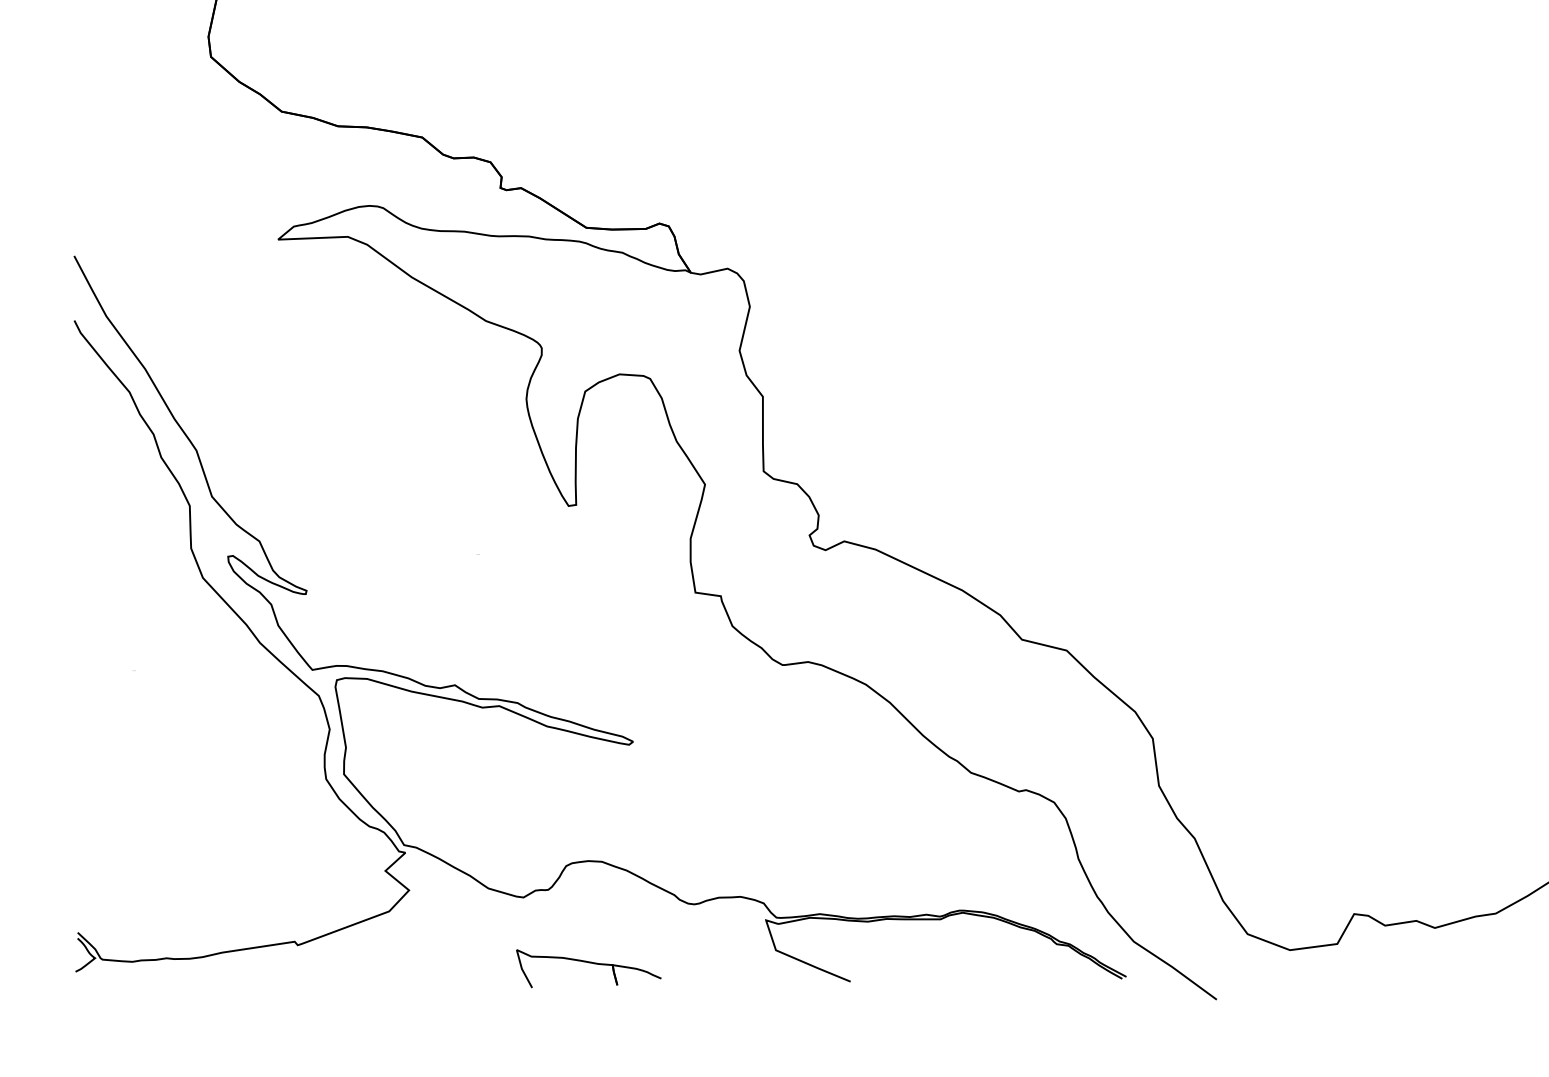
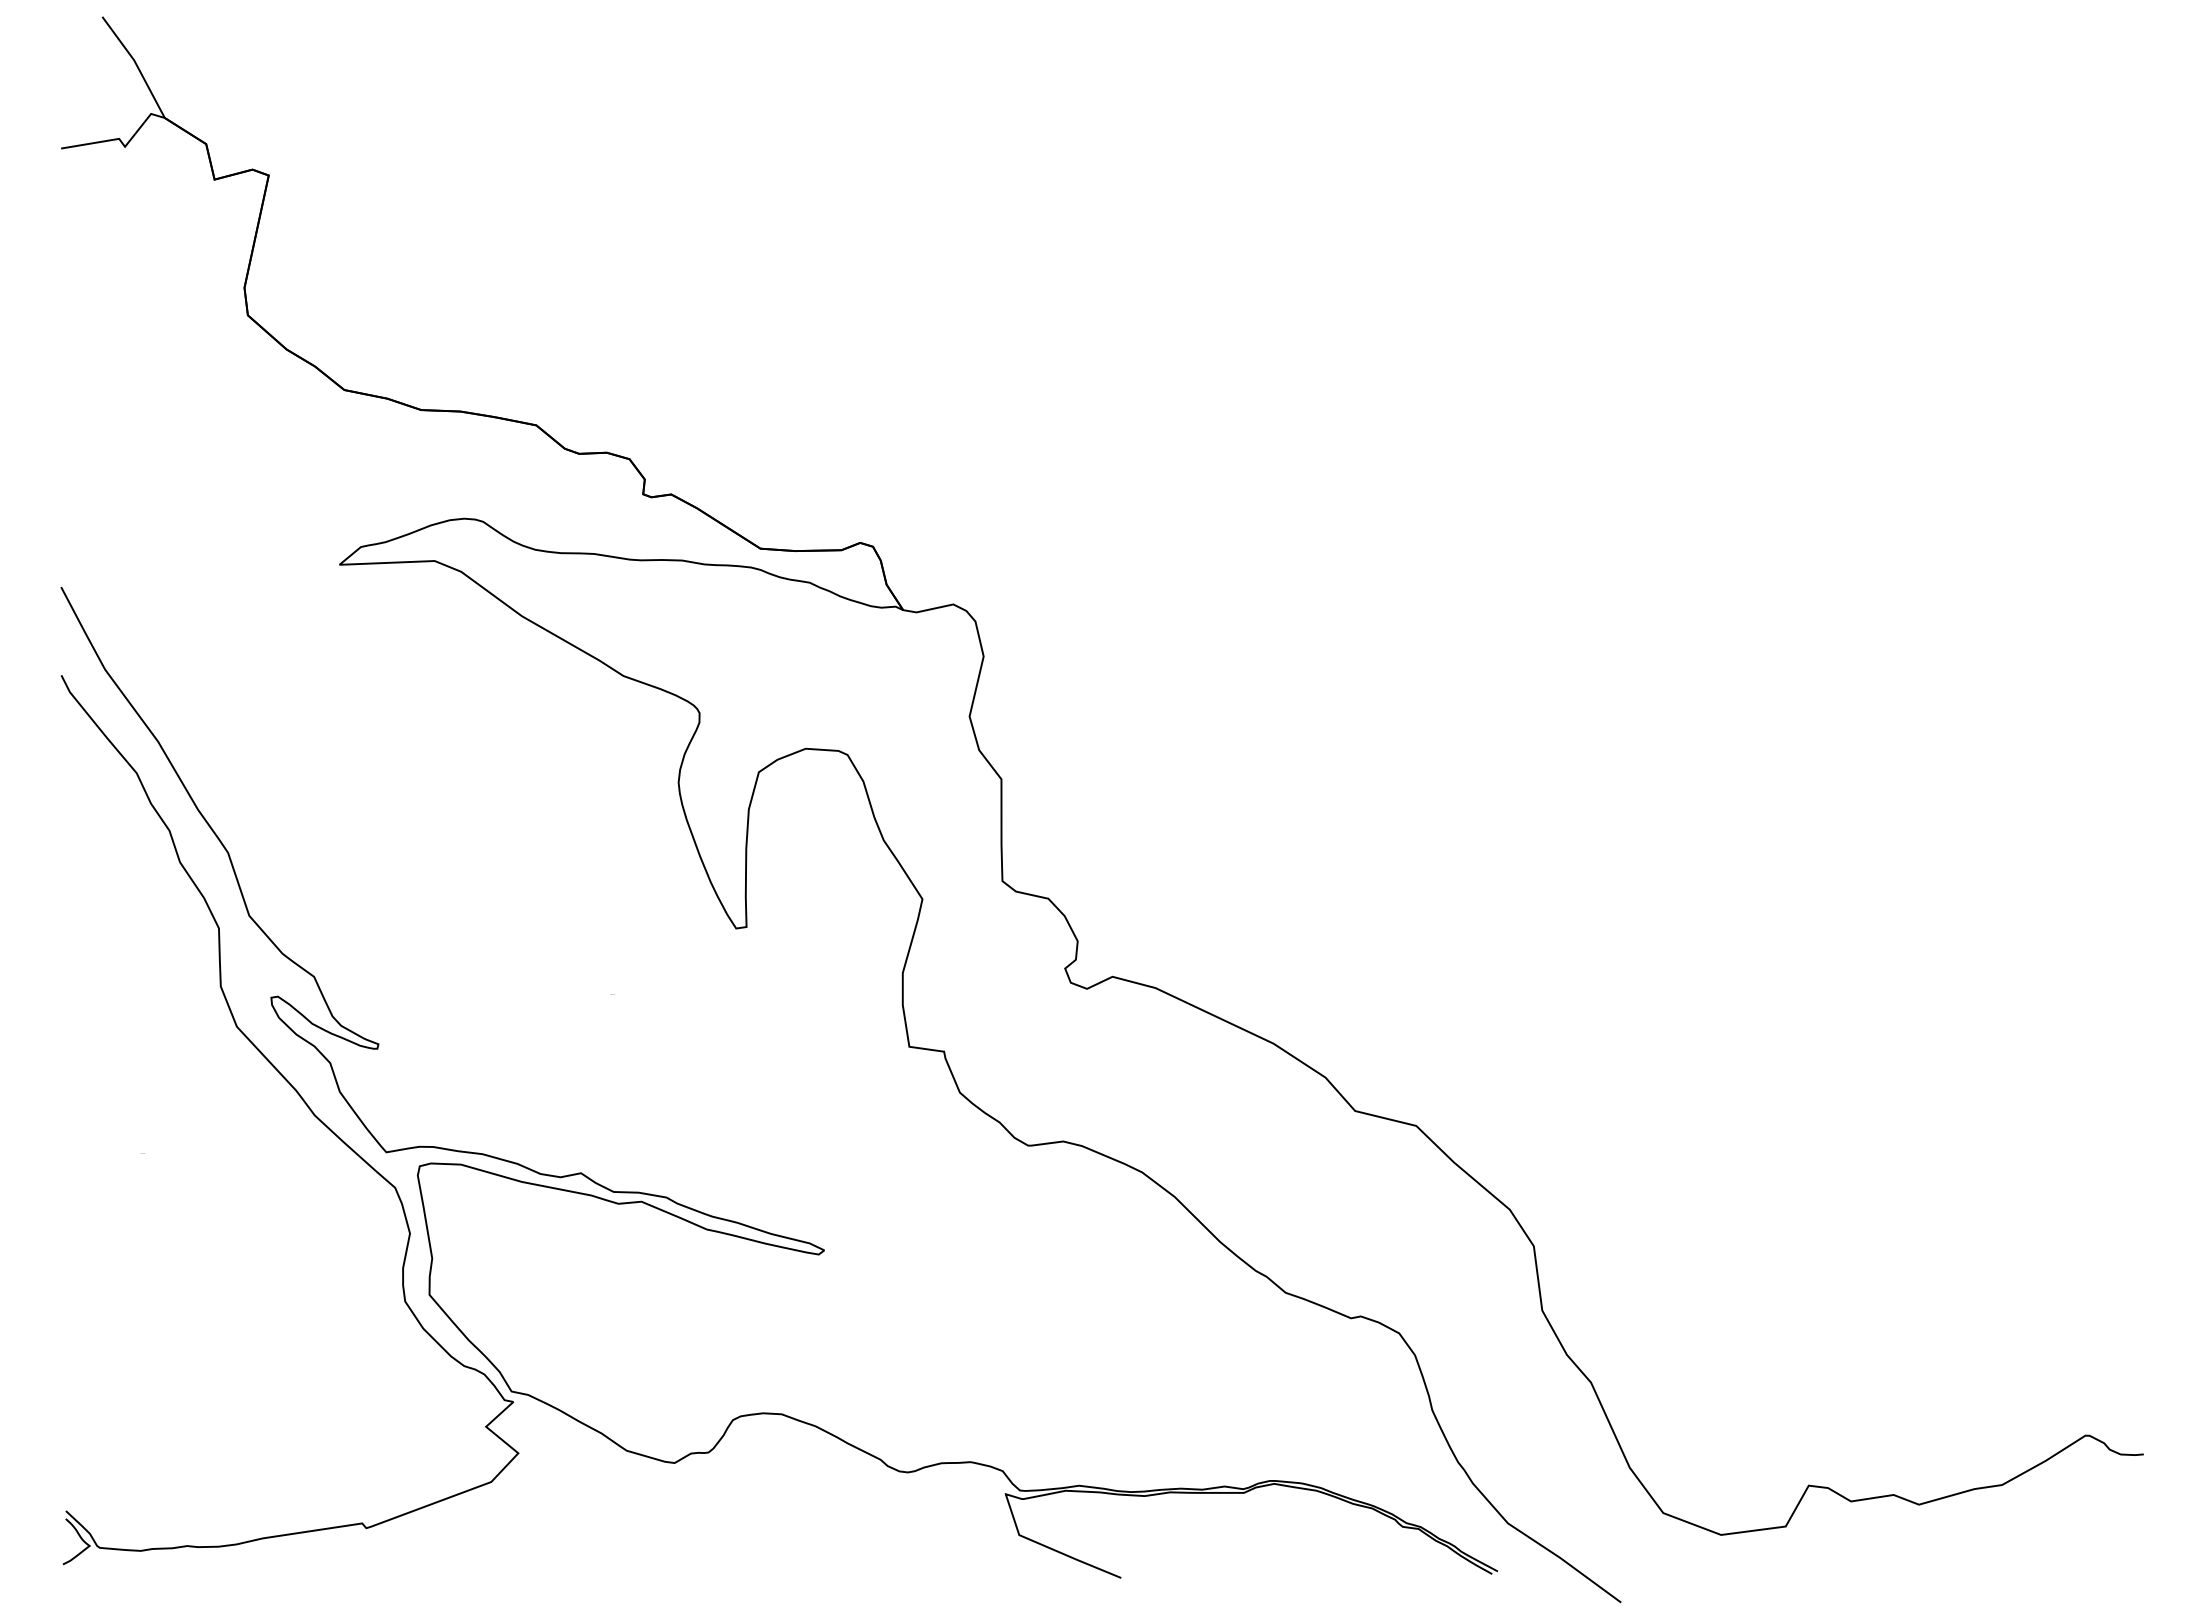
part: (588, 963) -> (763, 1552), removed

